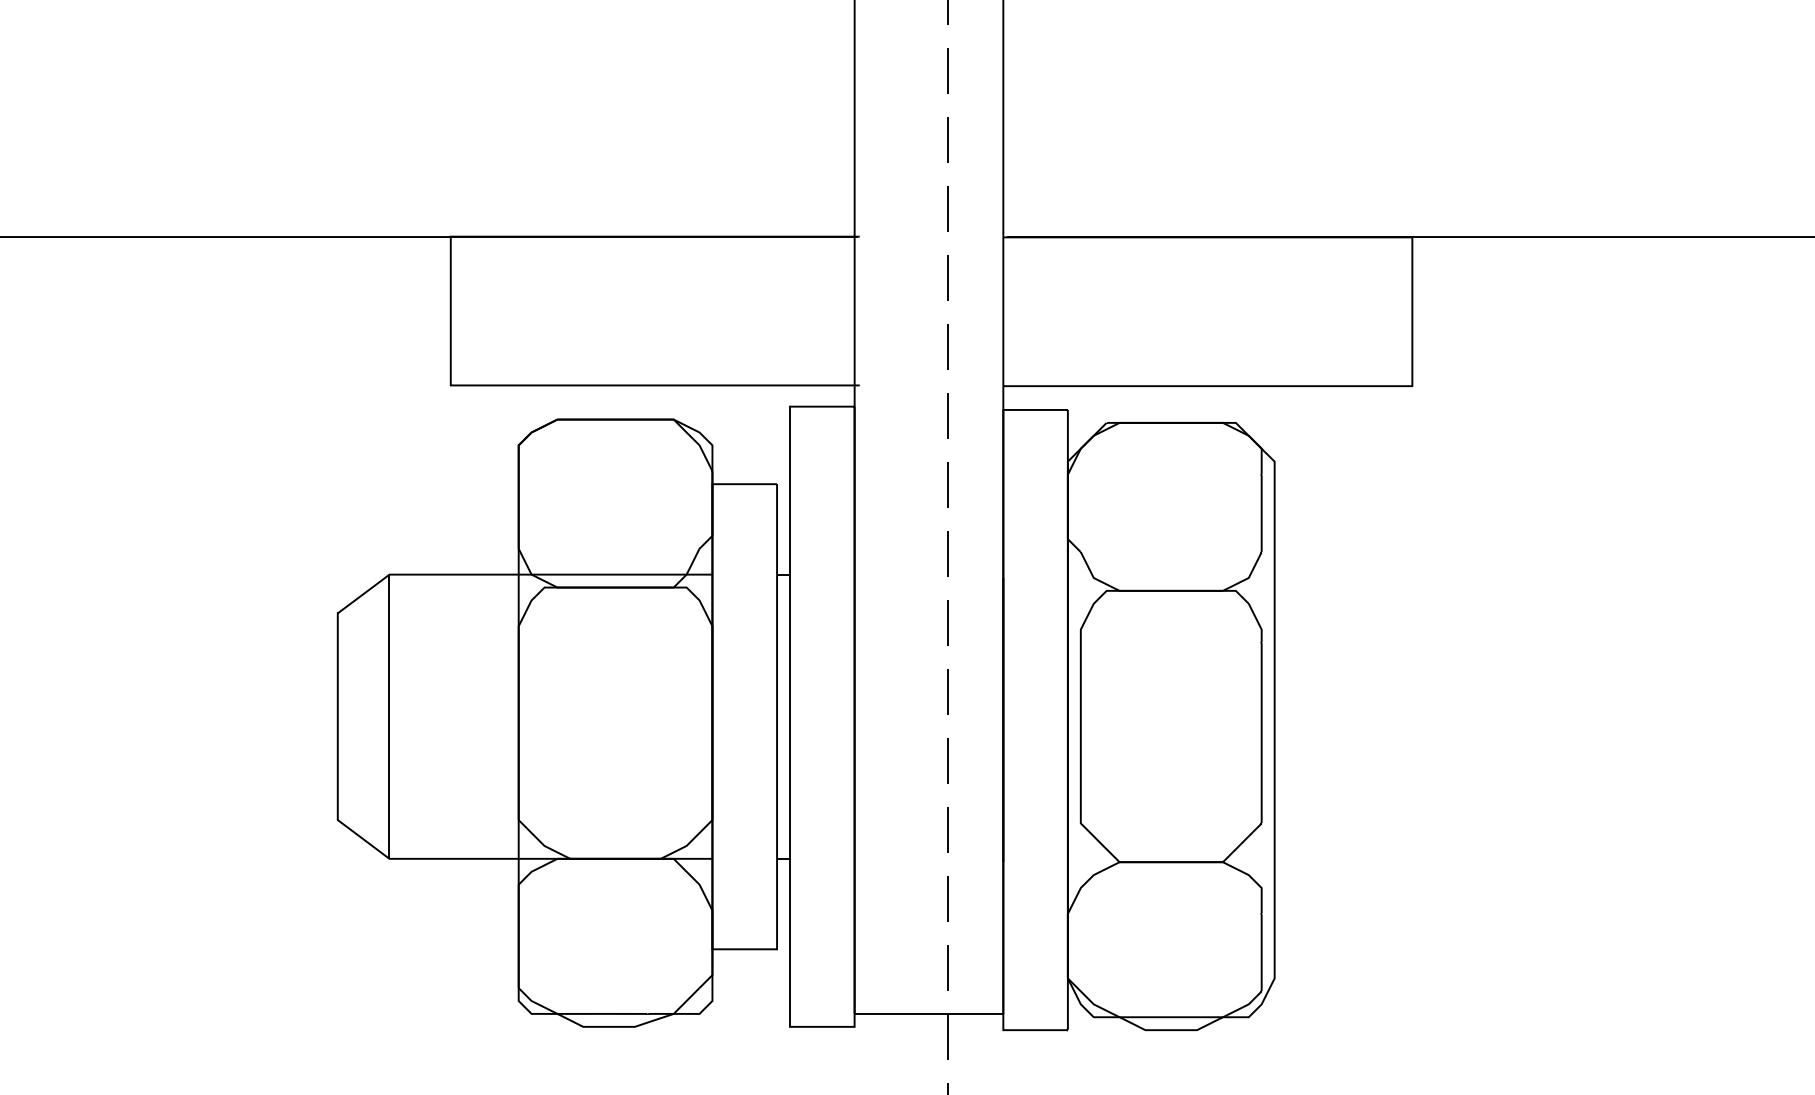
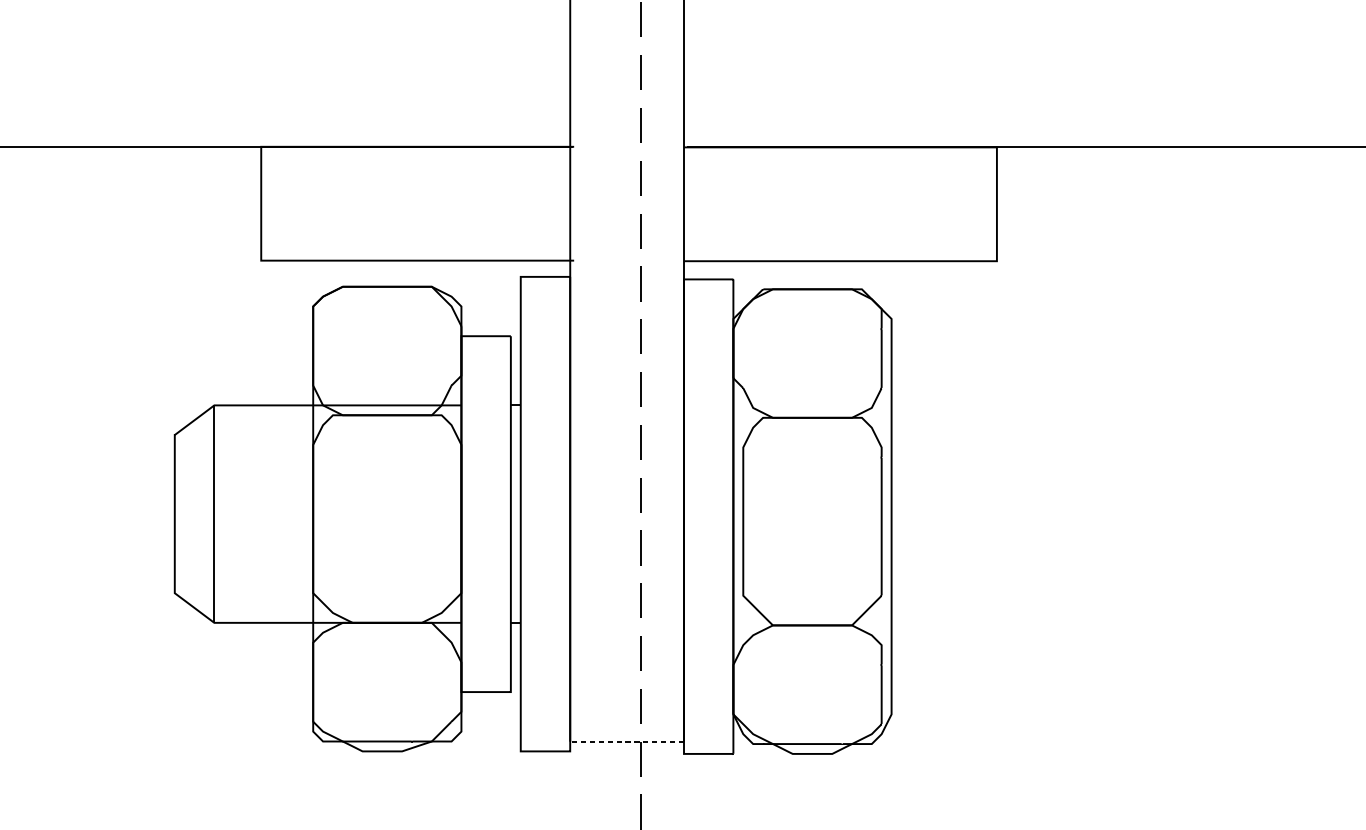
line: (928, 1014) -> (626, 741), solid -> dashed

